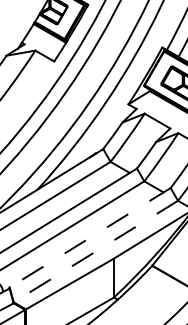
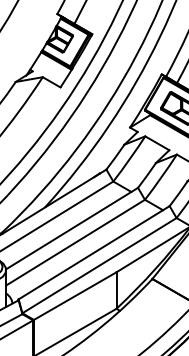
line: (90, 237) -> (94, 252), dashed -> solid
line: (95, 251) -> (99, 265), dashed -> solid

